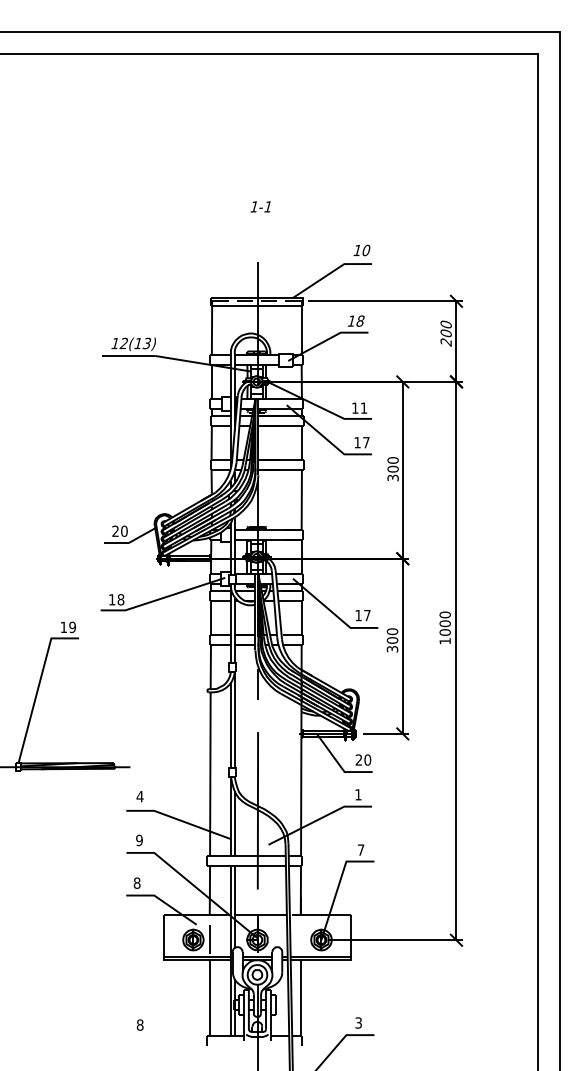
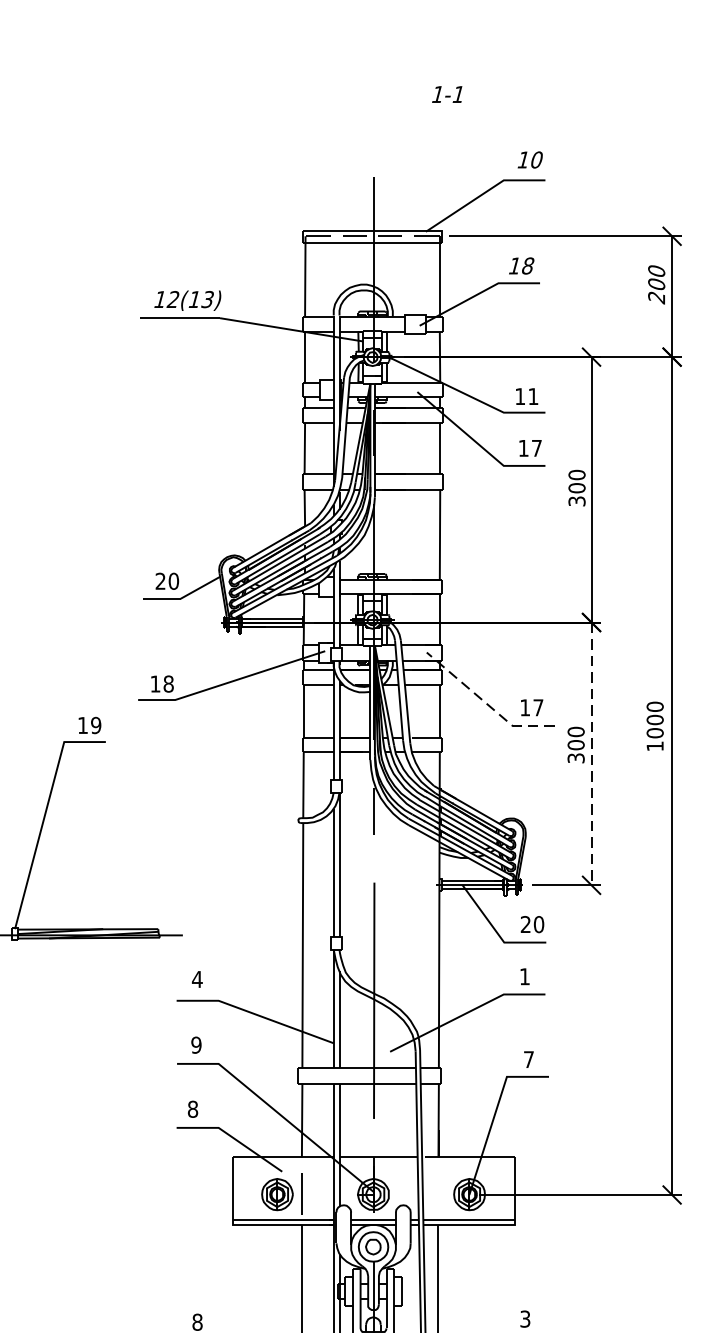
text: (260, 206) -> (447, 93), moved
line: (332, 612) -> (486, 703), solid -> dashed
line: (402, 646) -> (591, 754), solid -> dashed

